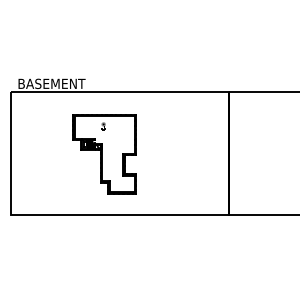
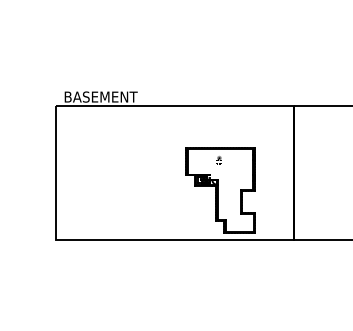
part: (104, 154) -> (220, 190), moved

